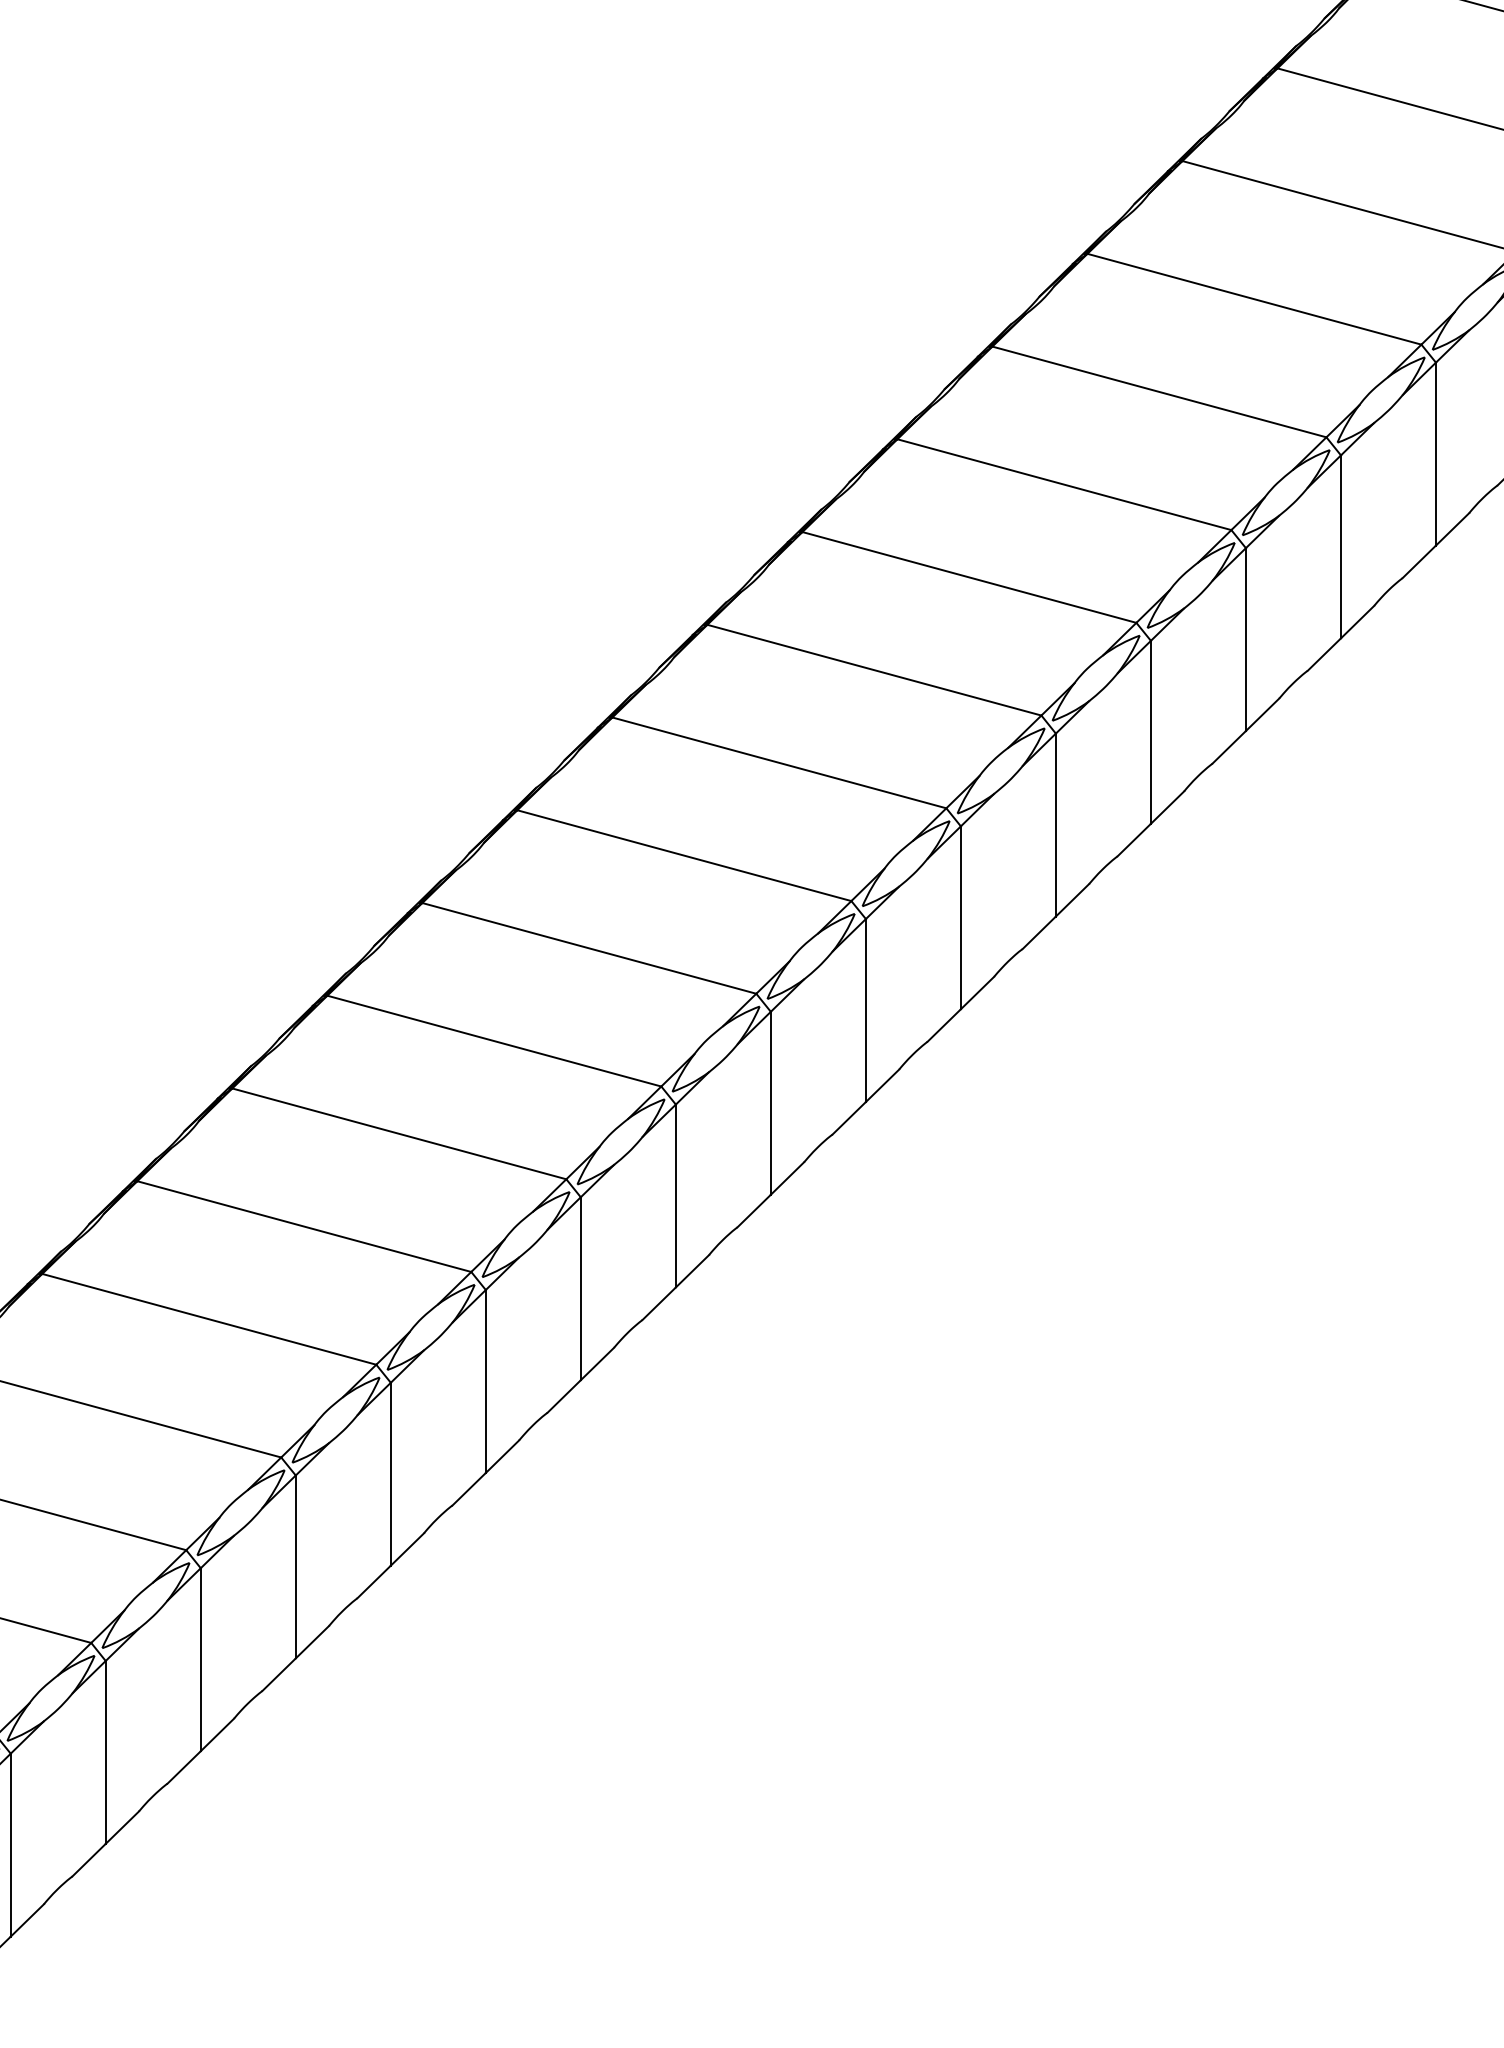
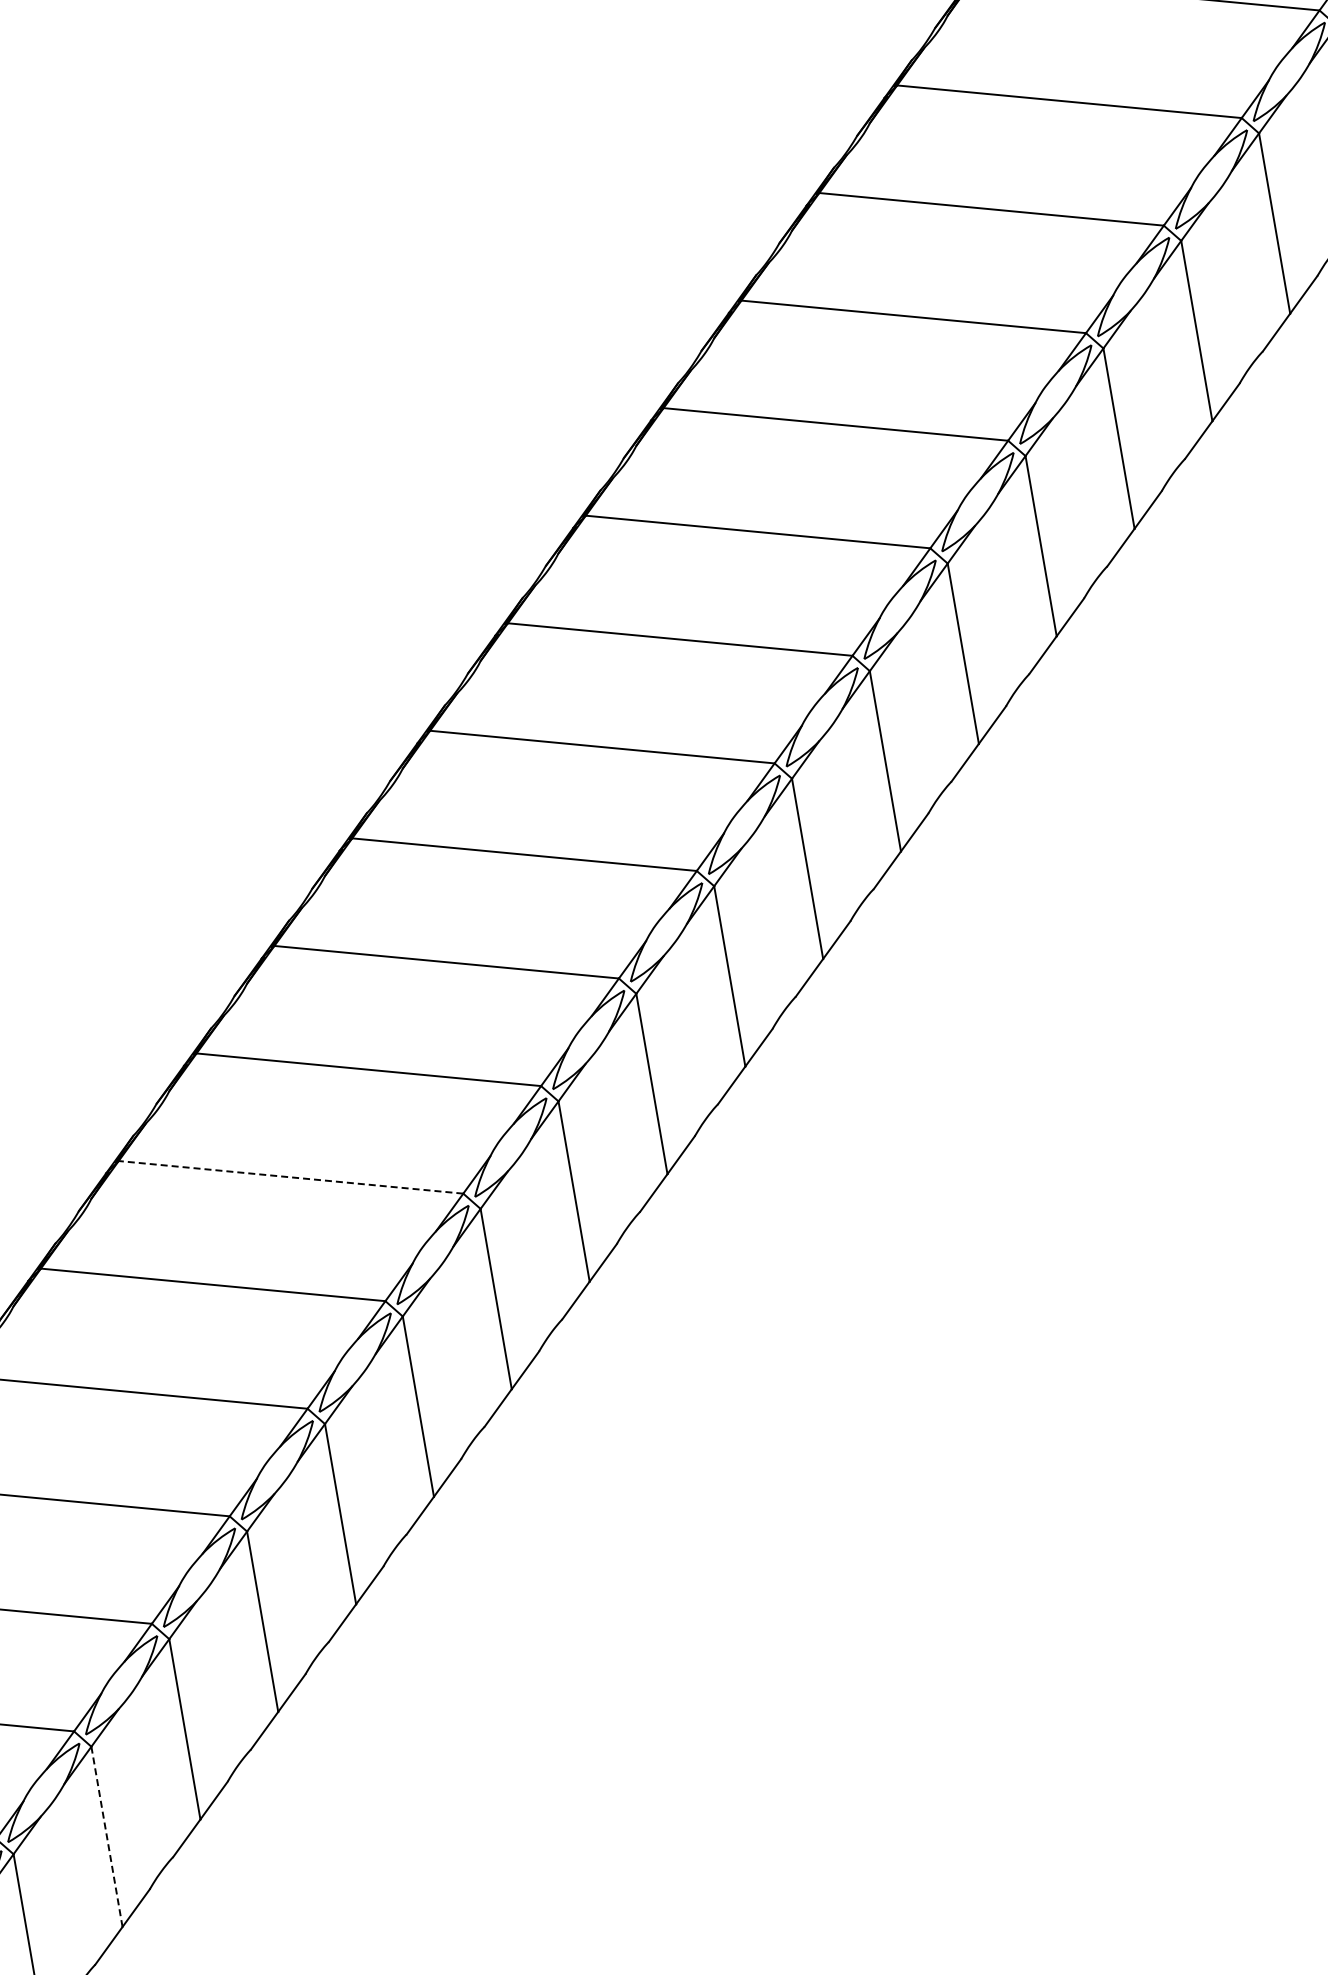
line: (398, 1133) -> (290, 1177), solid -> dashed
line: (105, 1751) -> (106, 1835), solid -> dashed

